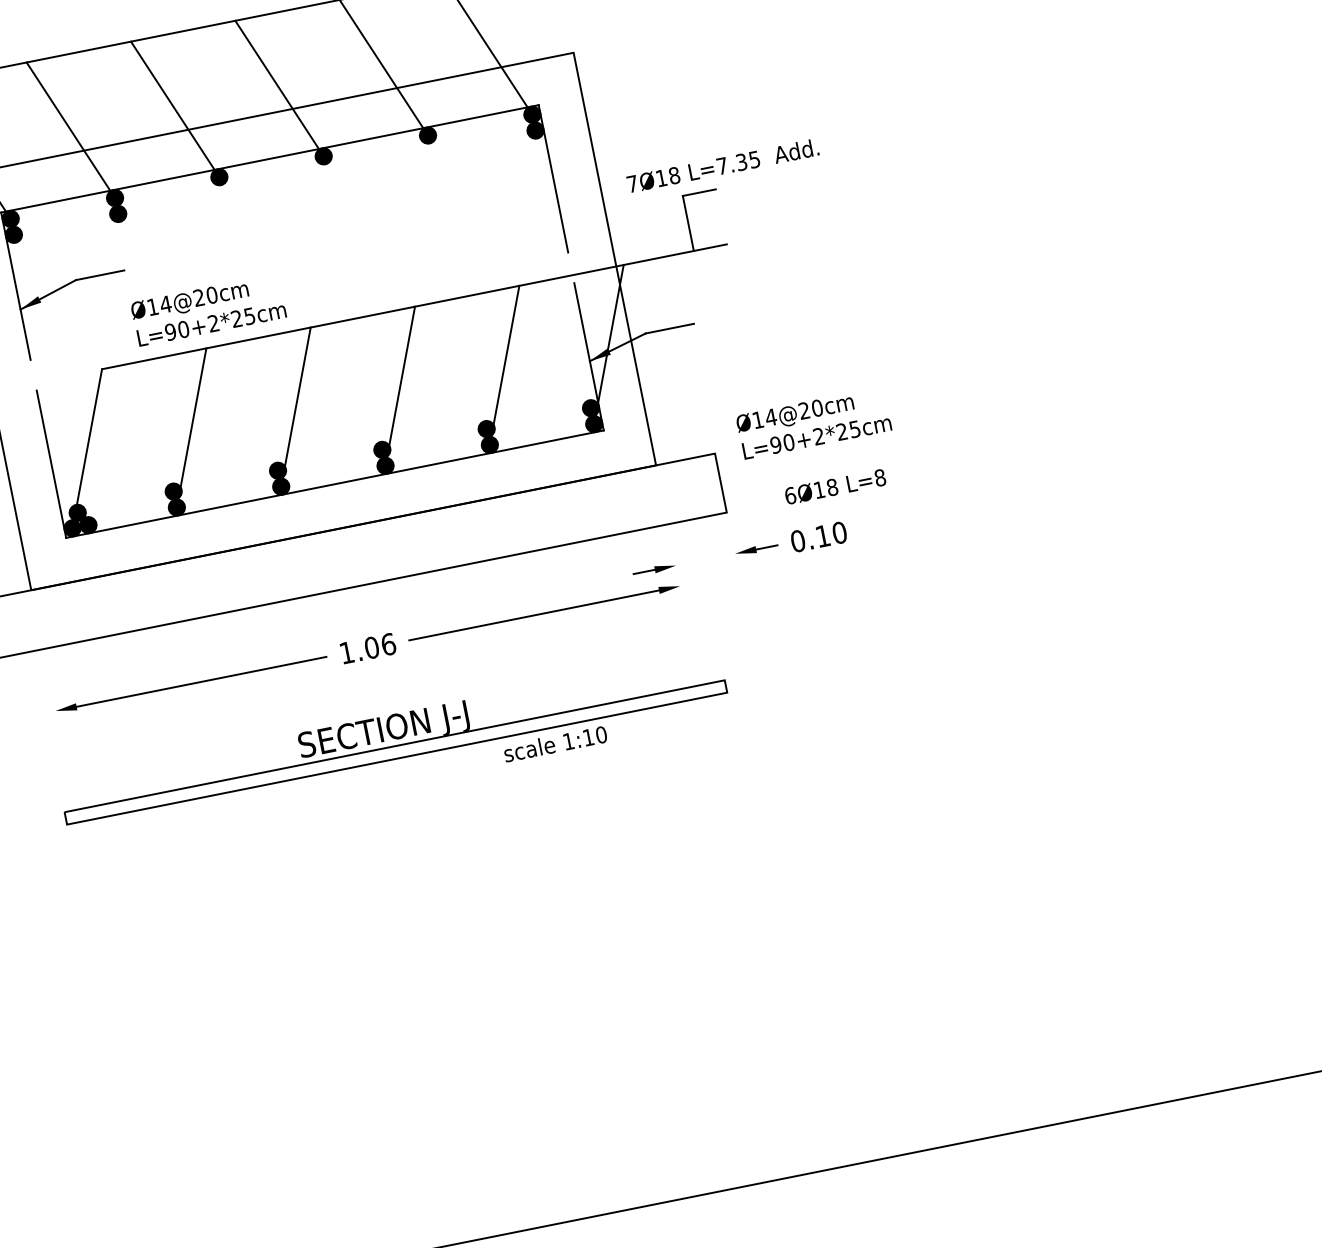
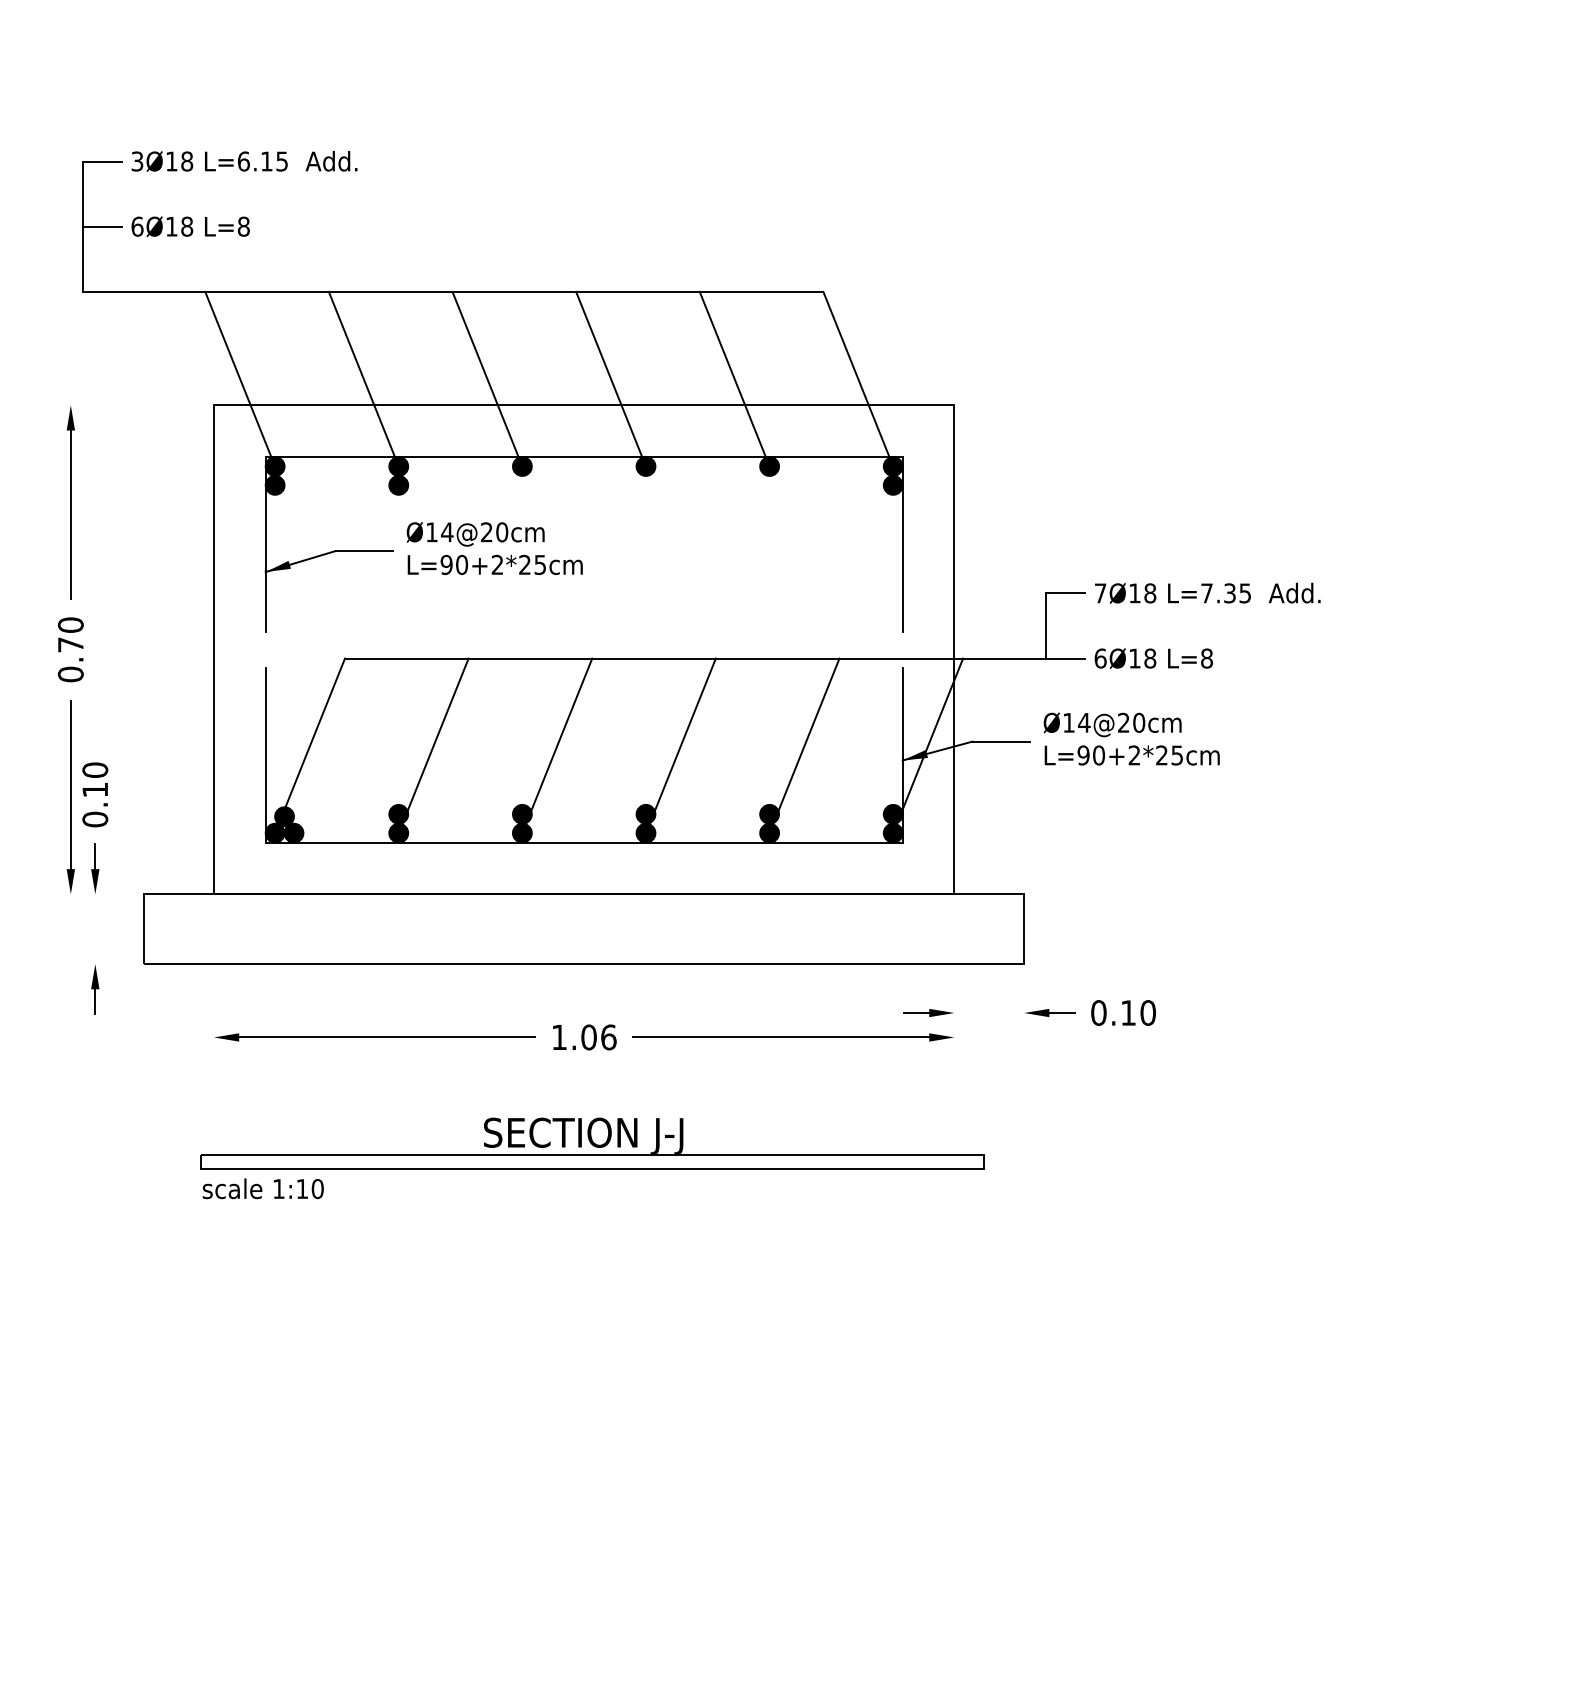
text: (722, 165) -> (1207, 592), moved
text: (208, 310) -> (494, 548), moved
text: (813, 422) -> (1131, 738), moved
text: (835, 486) -> (1153, 658), moved
text: (554, 743) -> (262, 1188), moved

